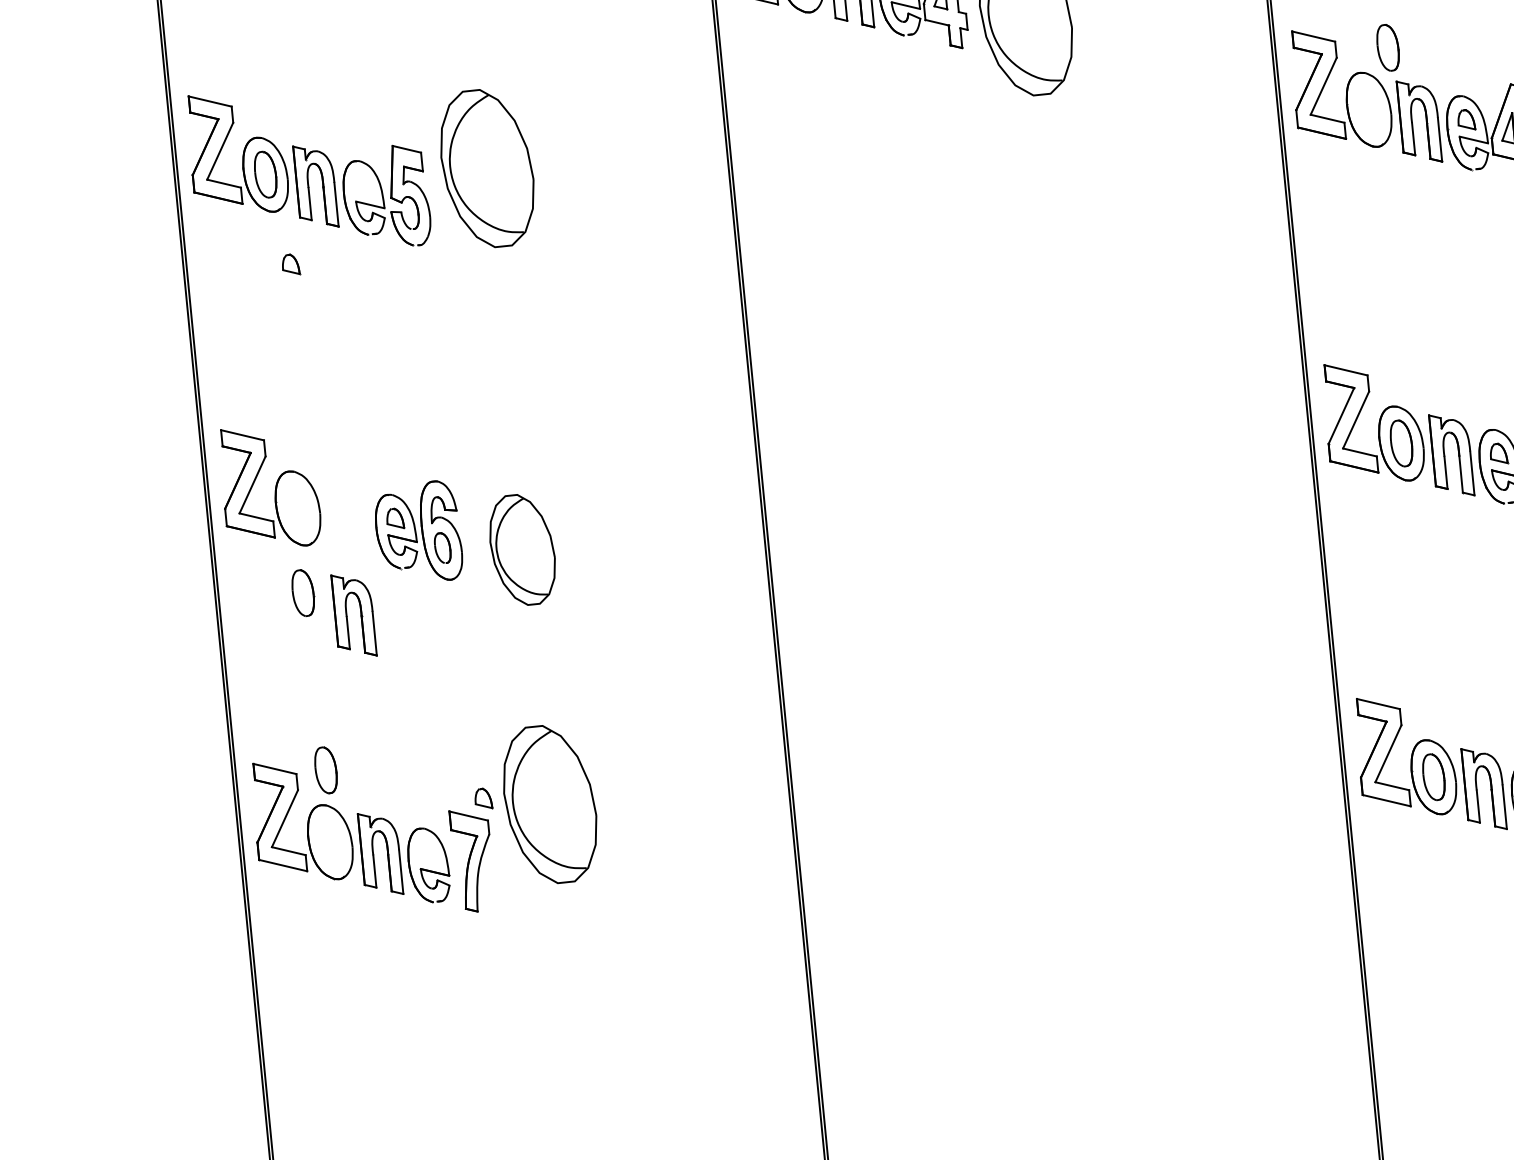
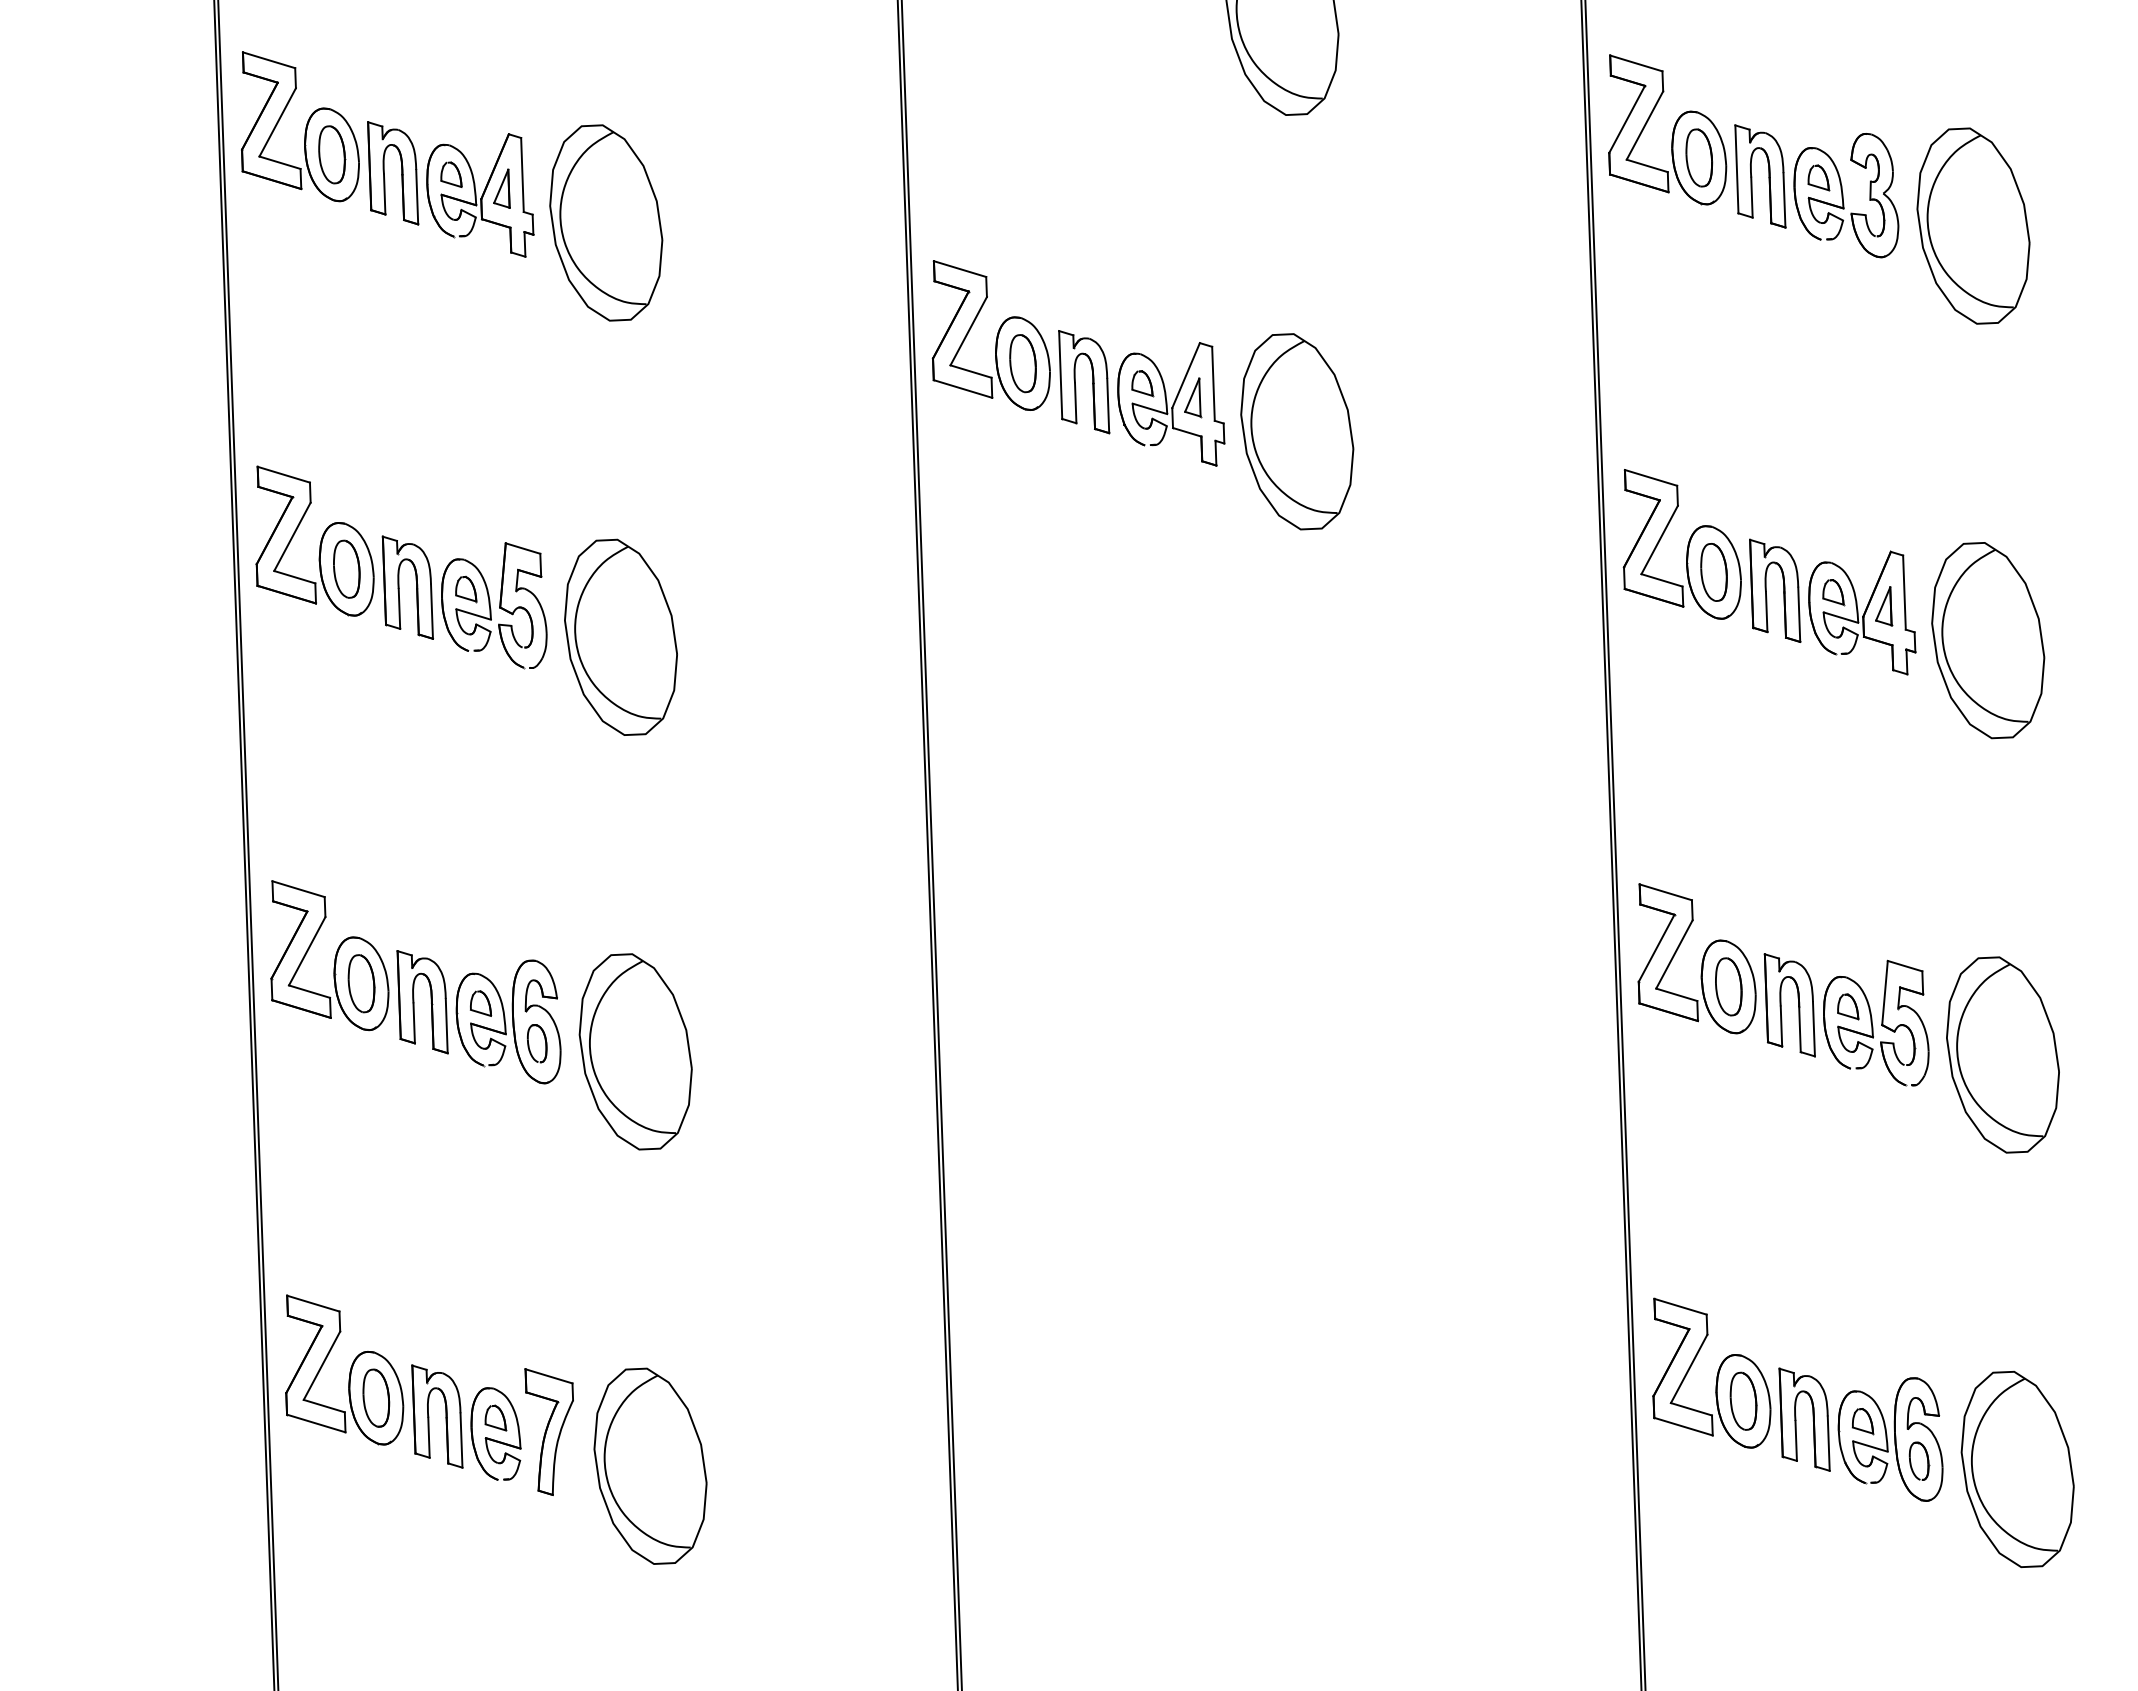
part: (1387, 47) -> (1713, 572), moved
part: (486, 167) -> (620, 636), moved
part: (291, 264) -> (466, 589), moved
part: (522, 549) -> (635, 1051), size x1.43
part: (303, 593) -> (361, 983), moved
part: (347, 616) -> (414, 1002), moved
part: (326, 769) -> (376, 1397), moved
part: (483, 798) -> (495, 1417), moved
part: (550, 803) -> (650, 1465), moved

